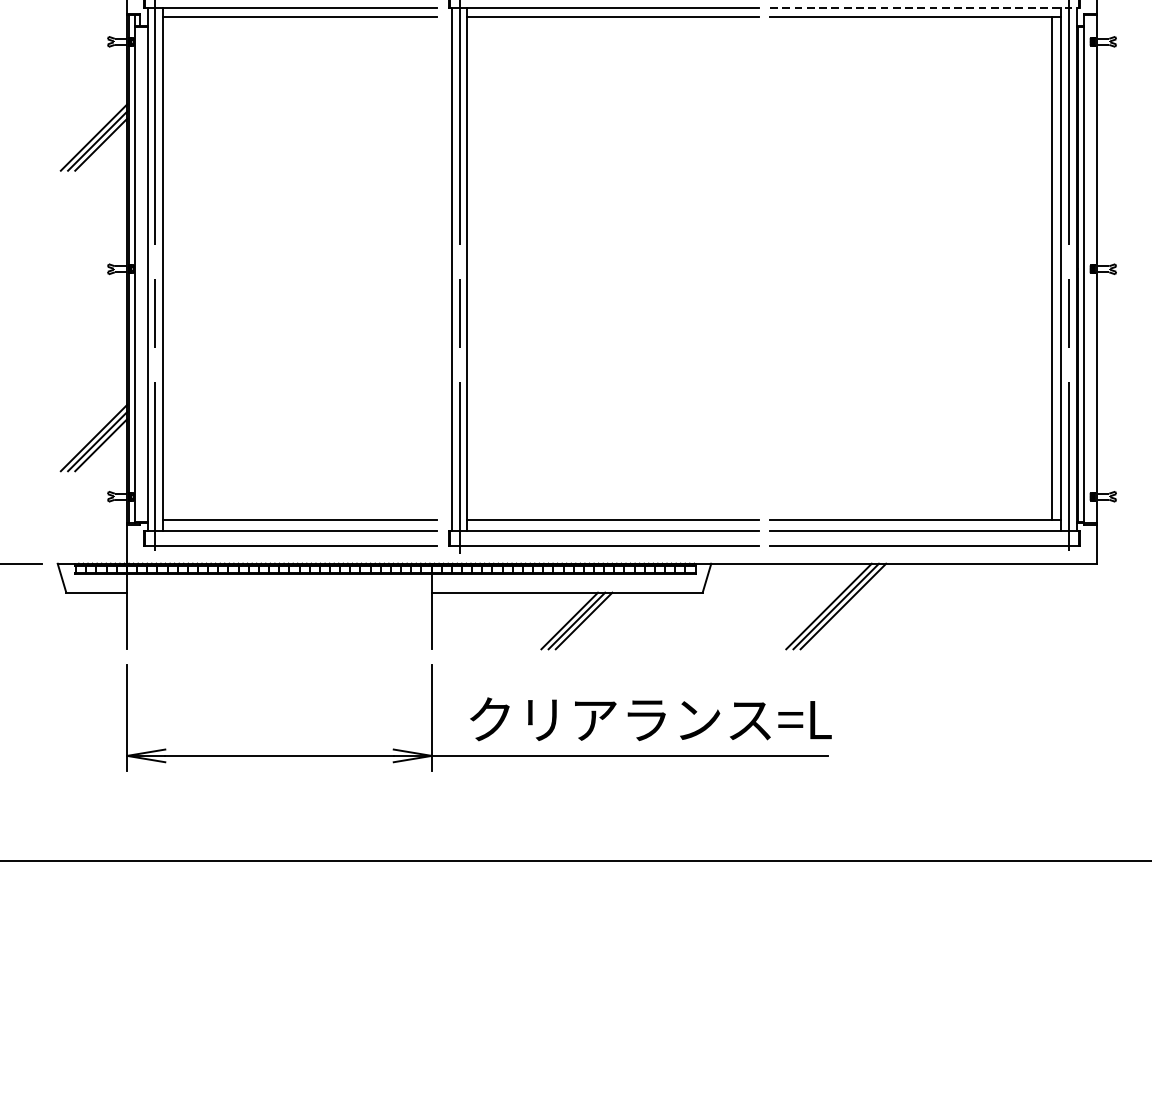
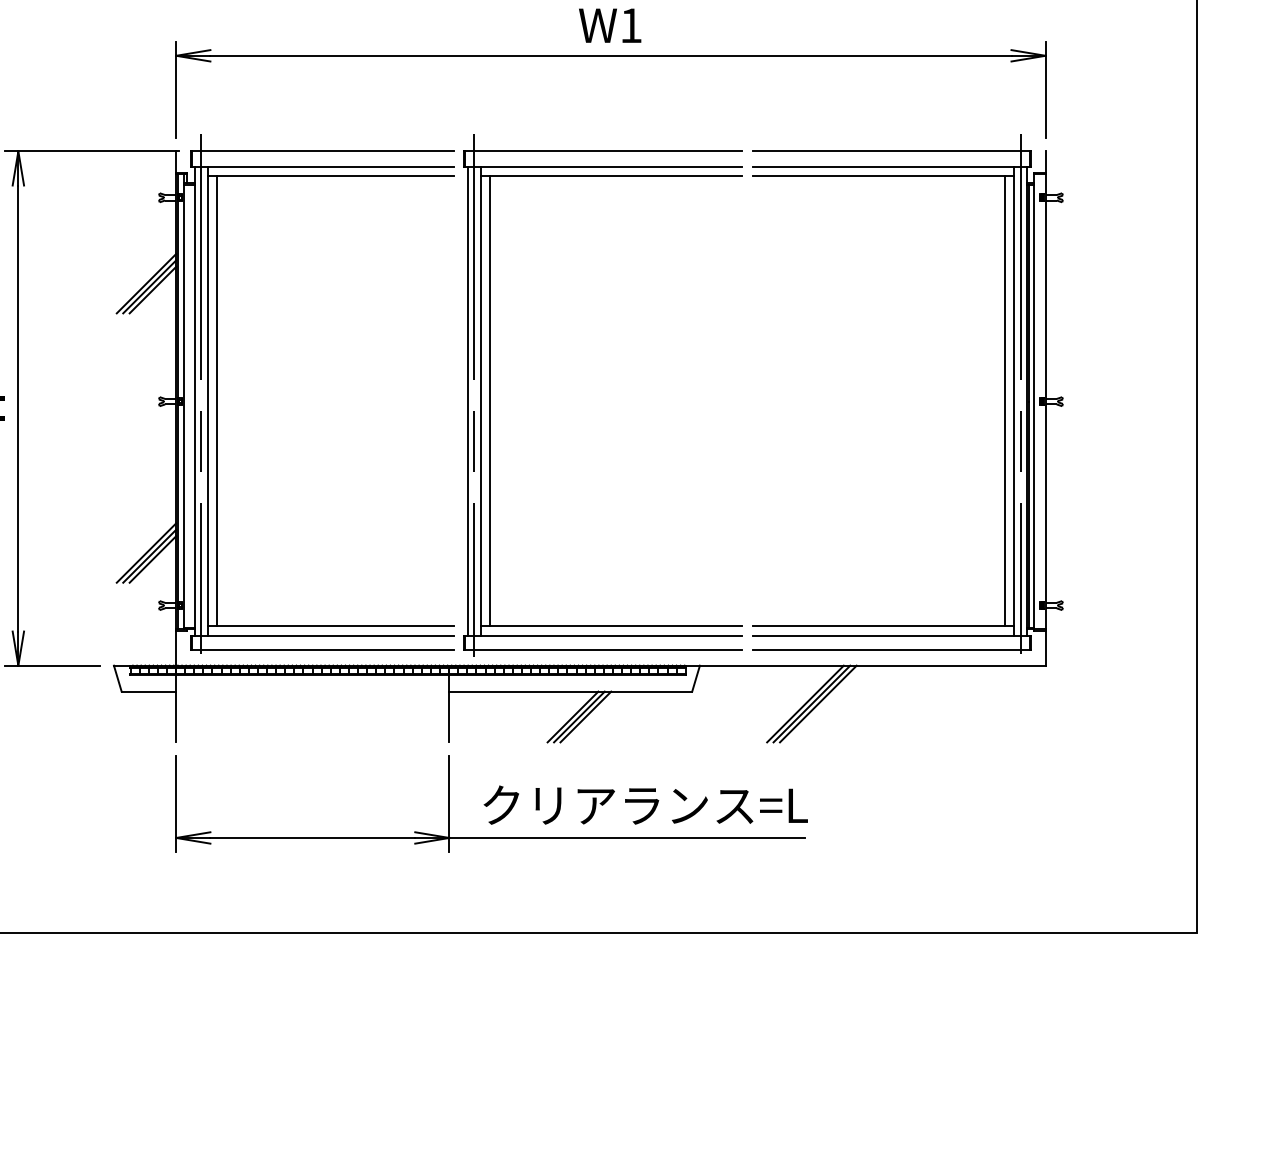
line: (924, 8) -> (891, 167), dashed -> solid
line: (172, 267) -> (216, 400), added
line: (476, 267) -> (489, 400), added

